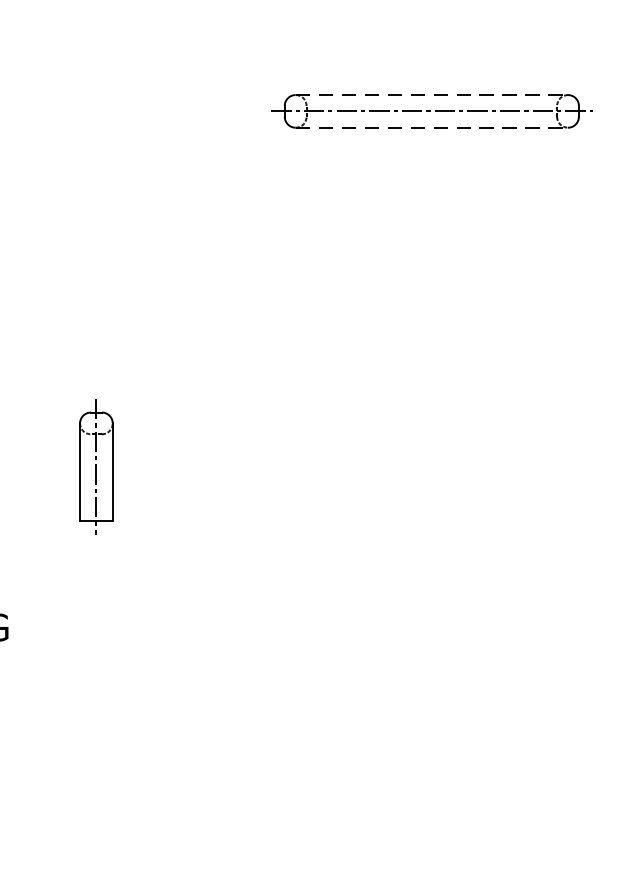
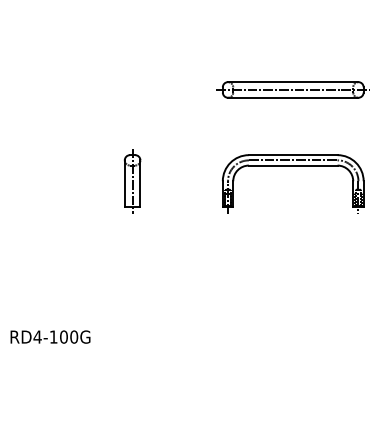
line: (432, 95) -> (293, 82), dashed -> solid
line: (432, 127) -> (293, 97), dashed -> solid
part: (432, 271) -> (293, 166), added
part: (96, 467) -> (132, 181), moved

